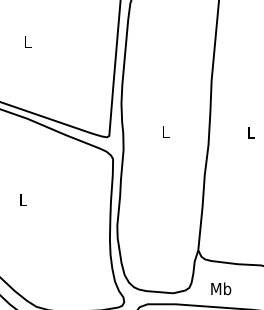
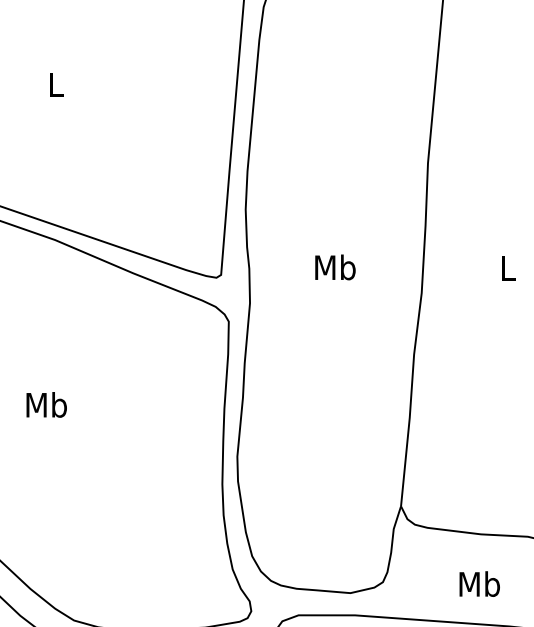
text: (165, 131) -> (334, 265), L -> Mb
text: (22, 199) -> (45, 403), L -> Mb
text: (221, 288) -> (480, 583), moved

